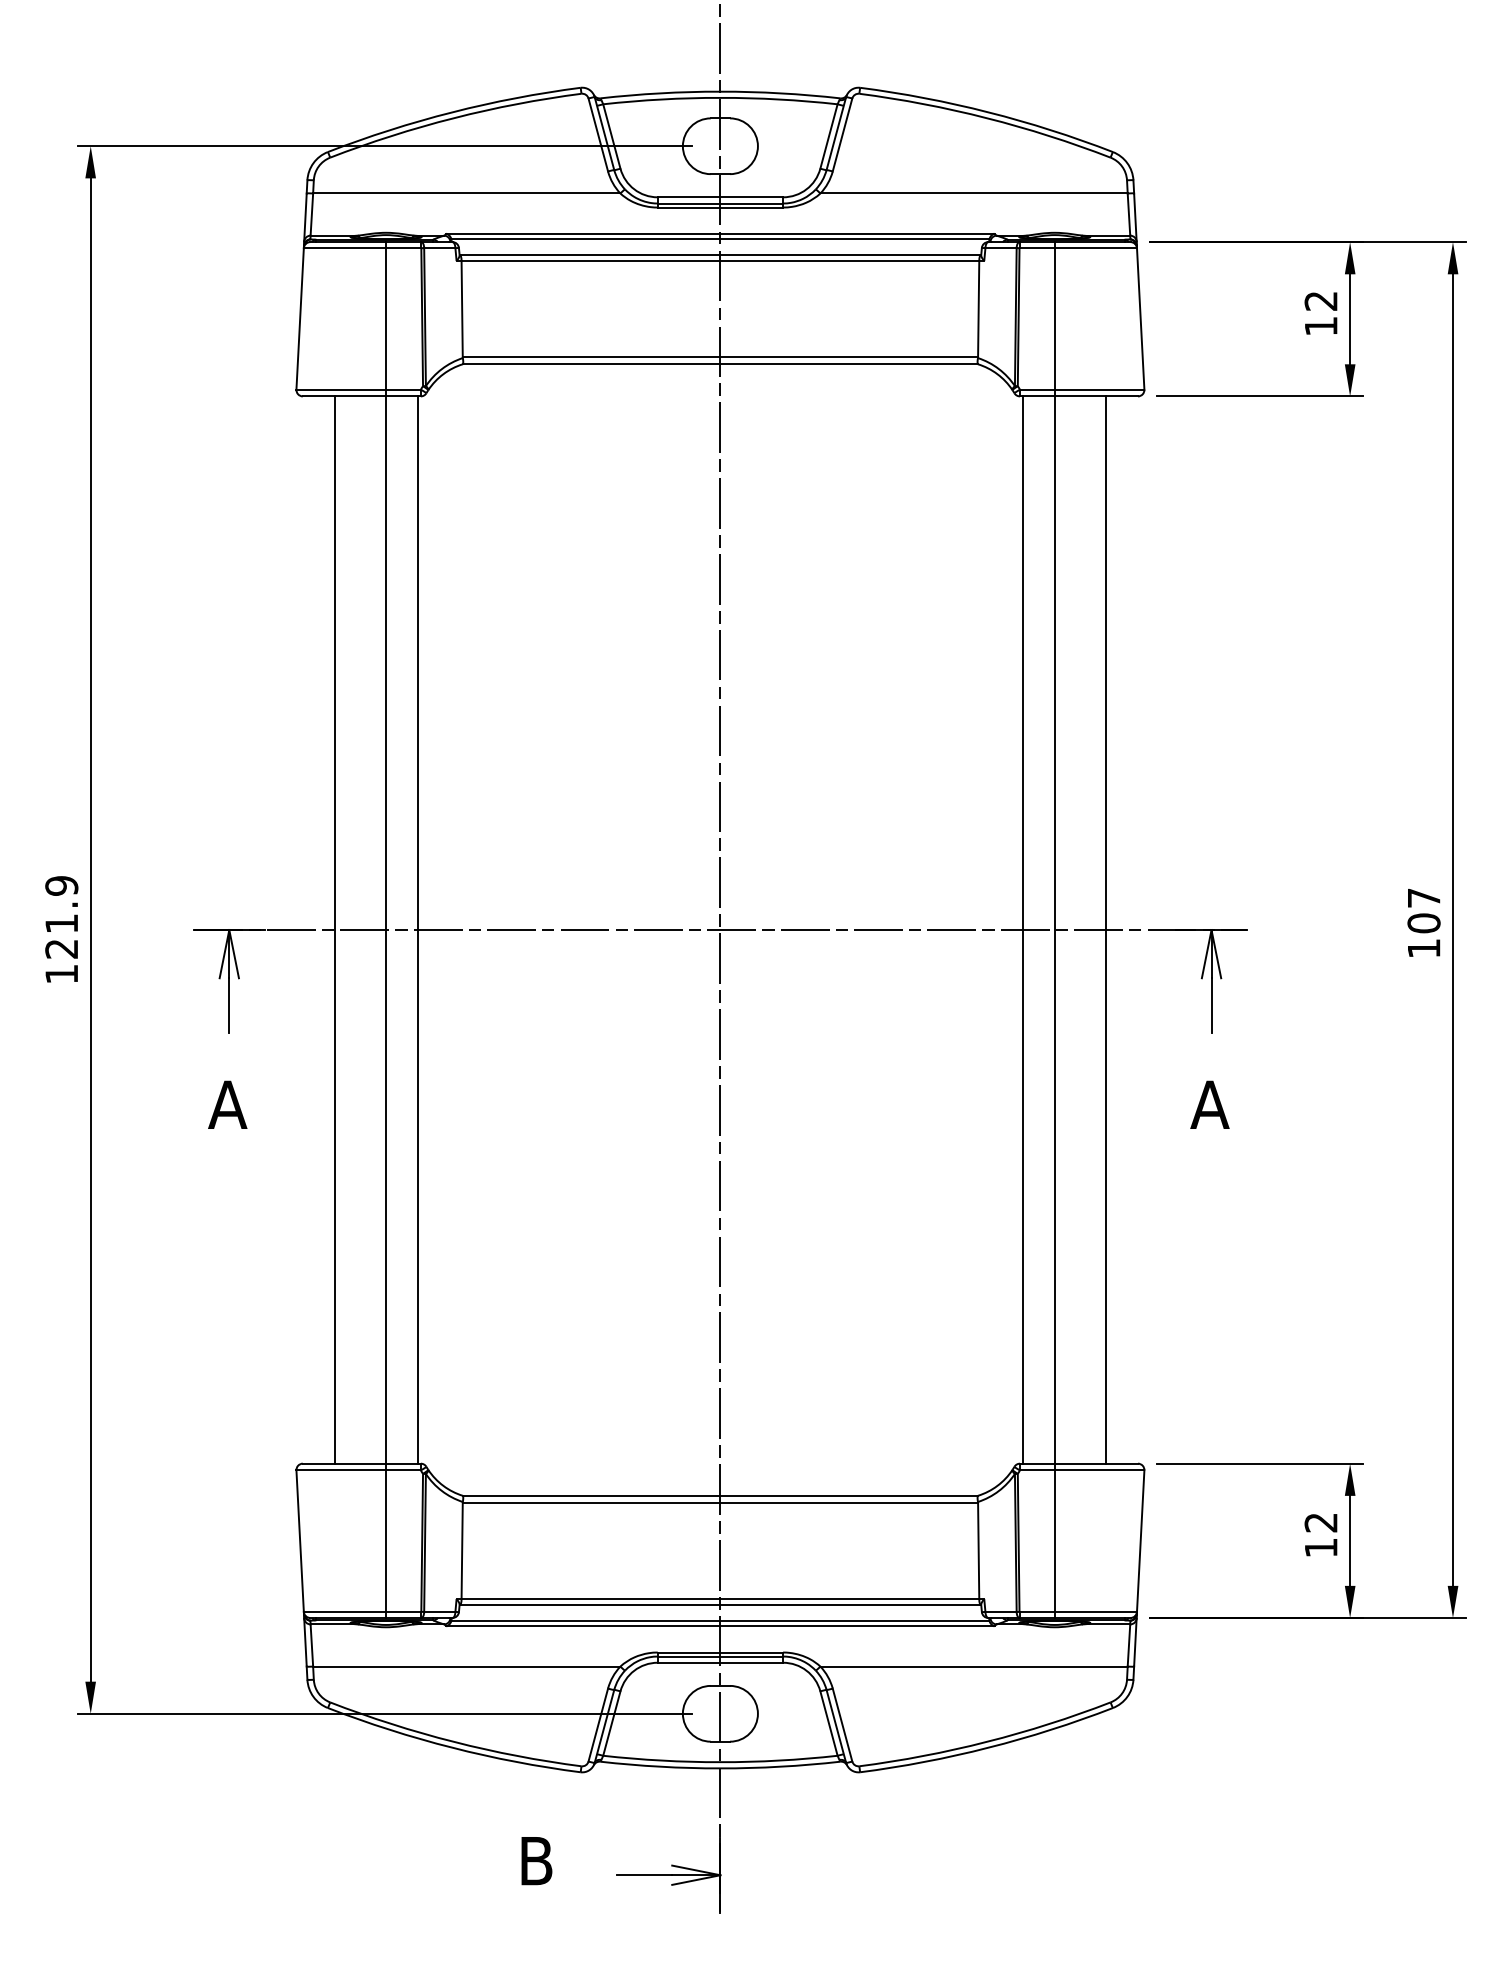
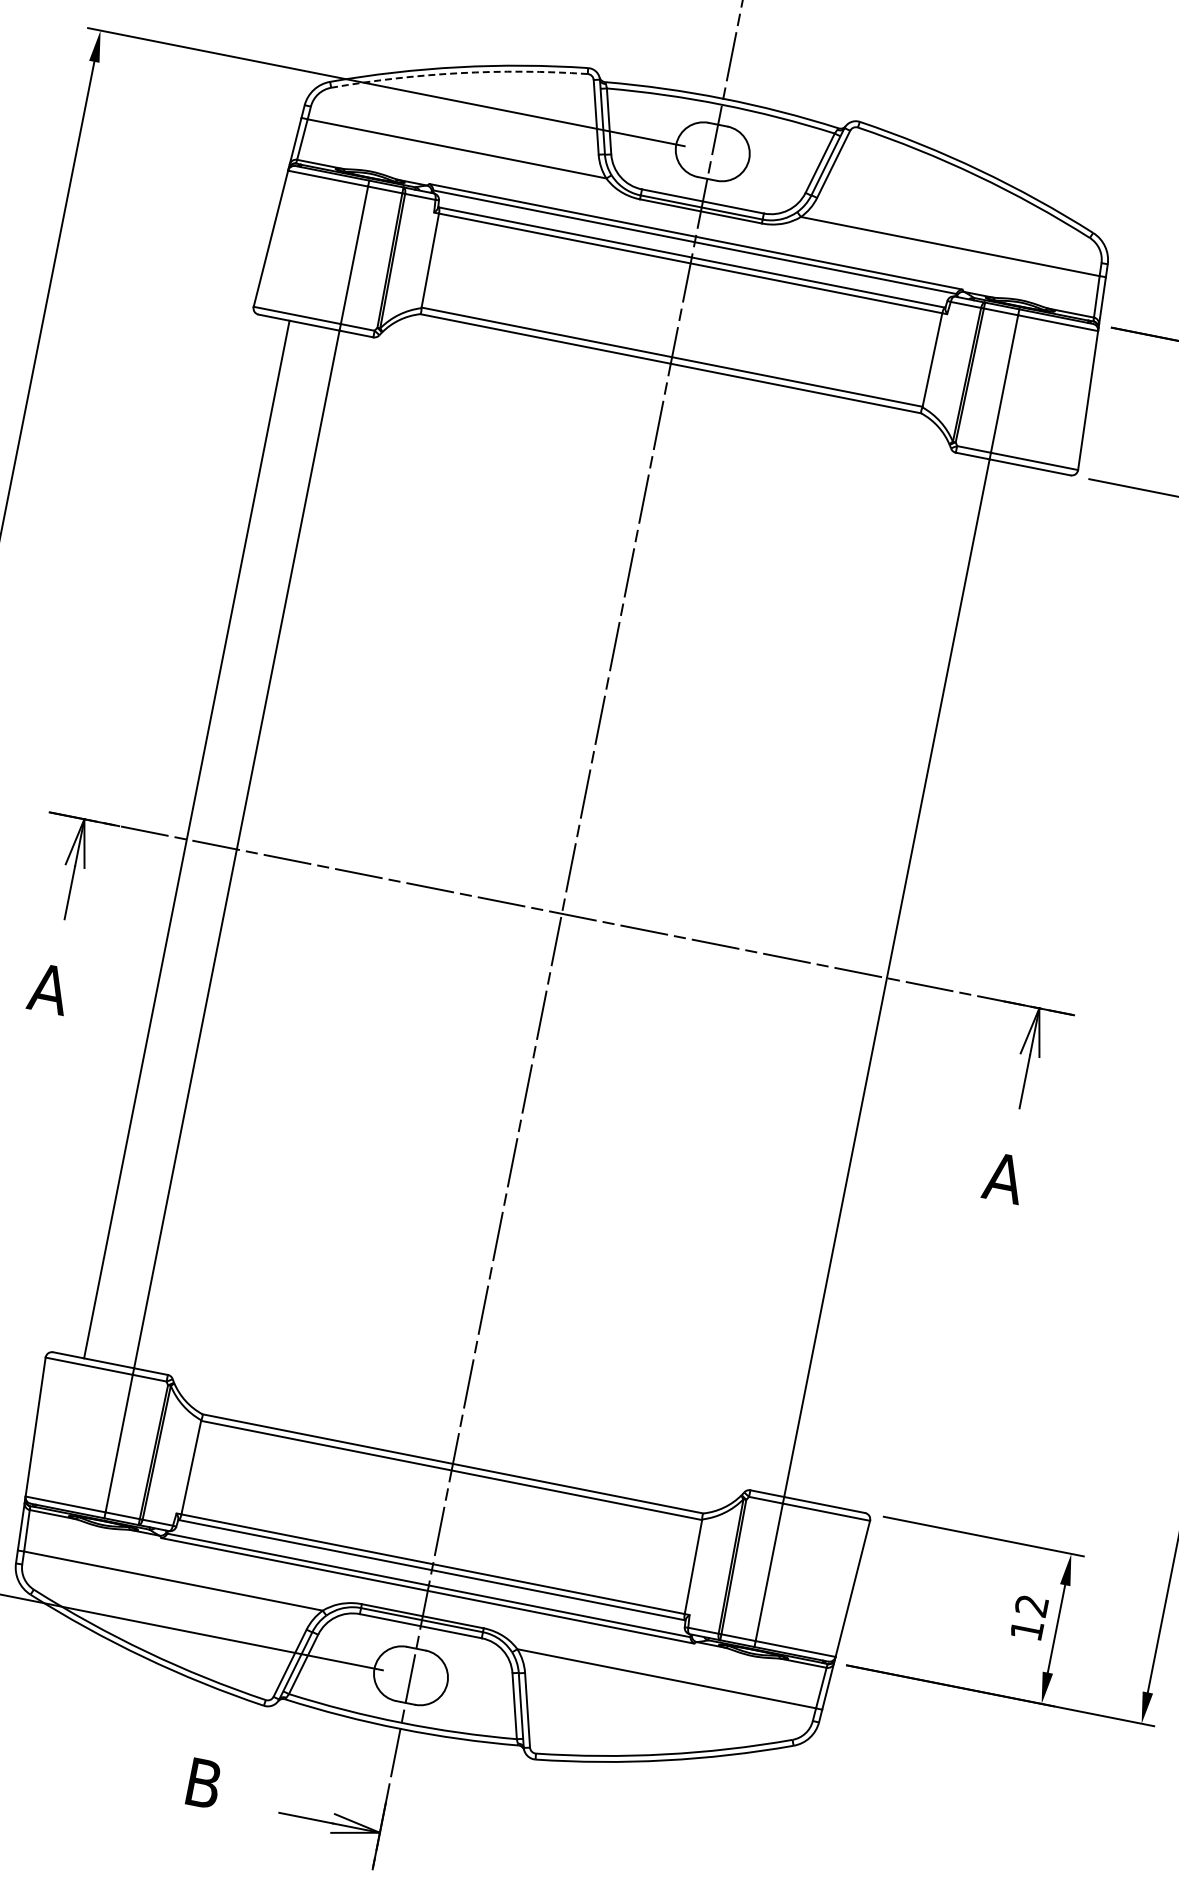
arc: (453, 118) -> (458, 73), solid -> dashed
line: (418, 929) -> (268, 855), removed
line: (1022, 929) -> (855, 971), removed
line: (1106, 929) -> (937, 987), removed

